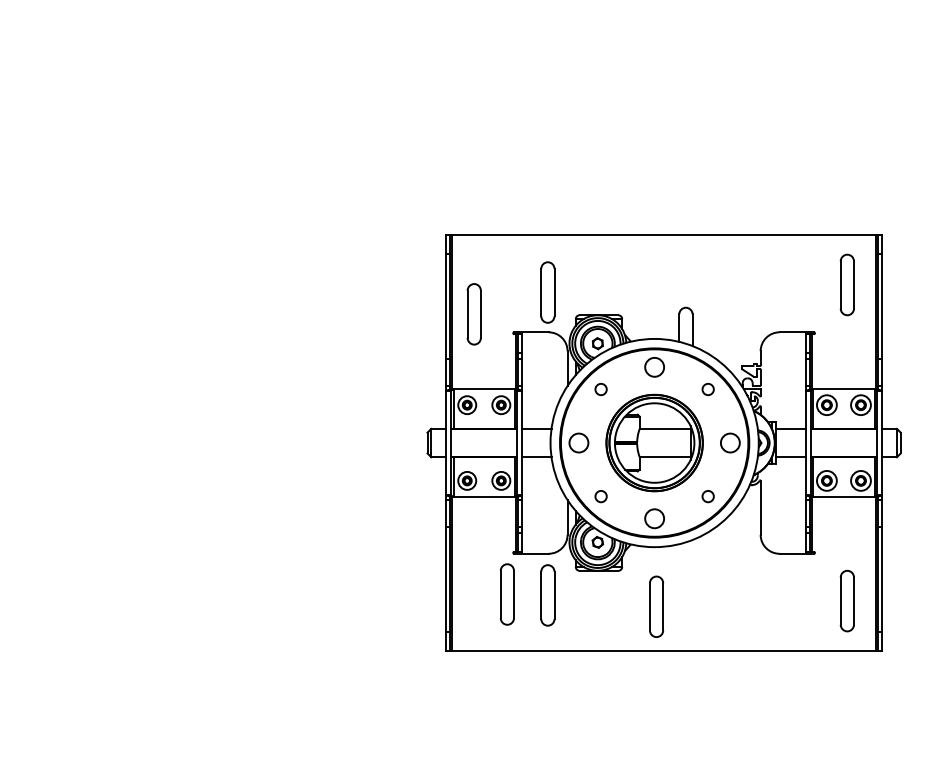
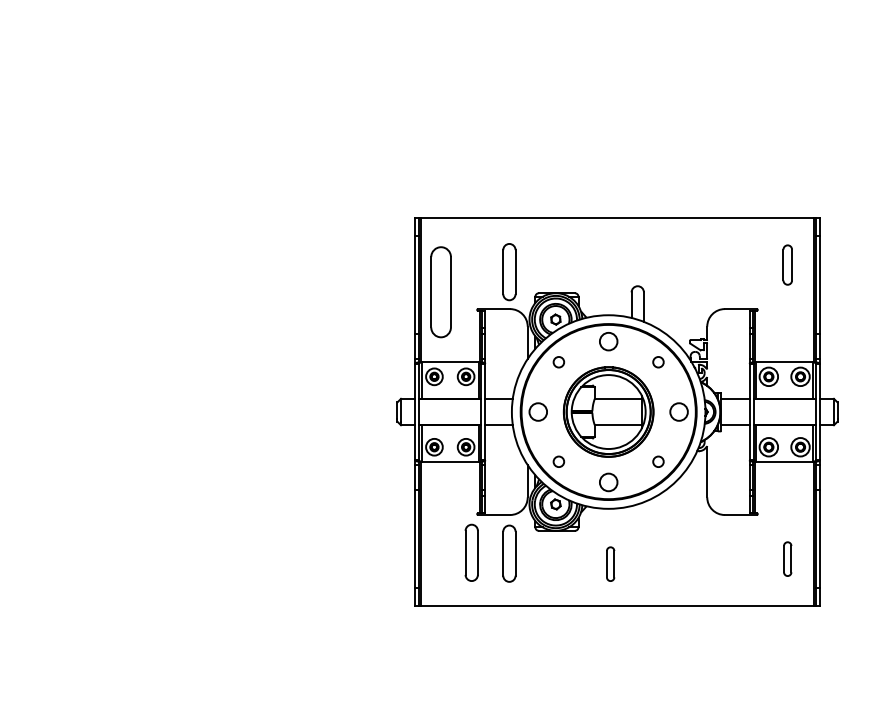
part: (846, 284) -> (787, 264), size x0.7
part: (473, 314) -> (440, 292), size x1.6
part: (846, 601) -> (787, 559), size x0.6
part: (656, 606) -> (610, 564), size x0.6

